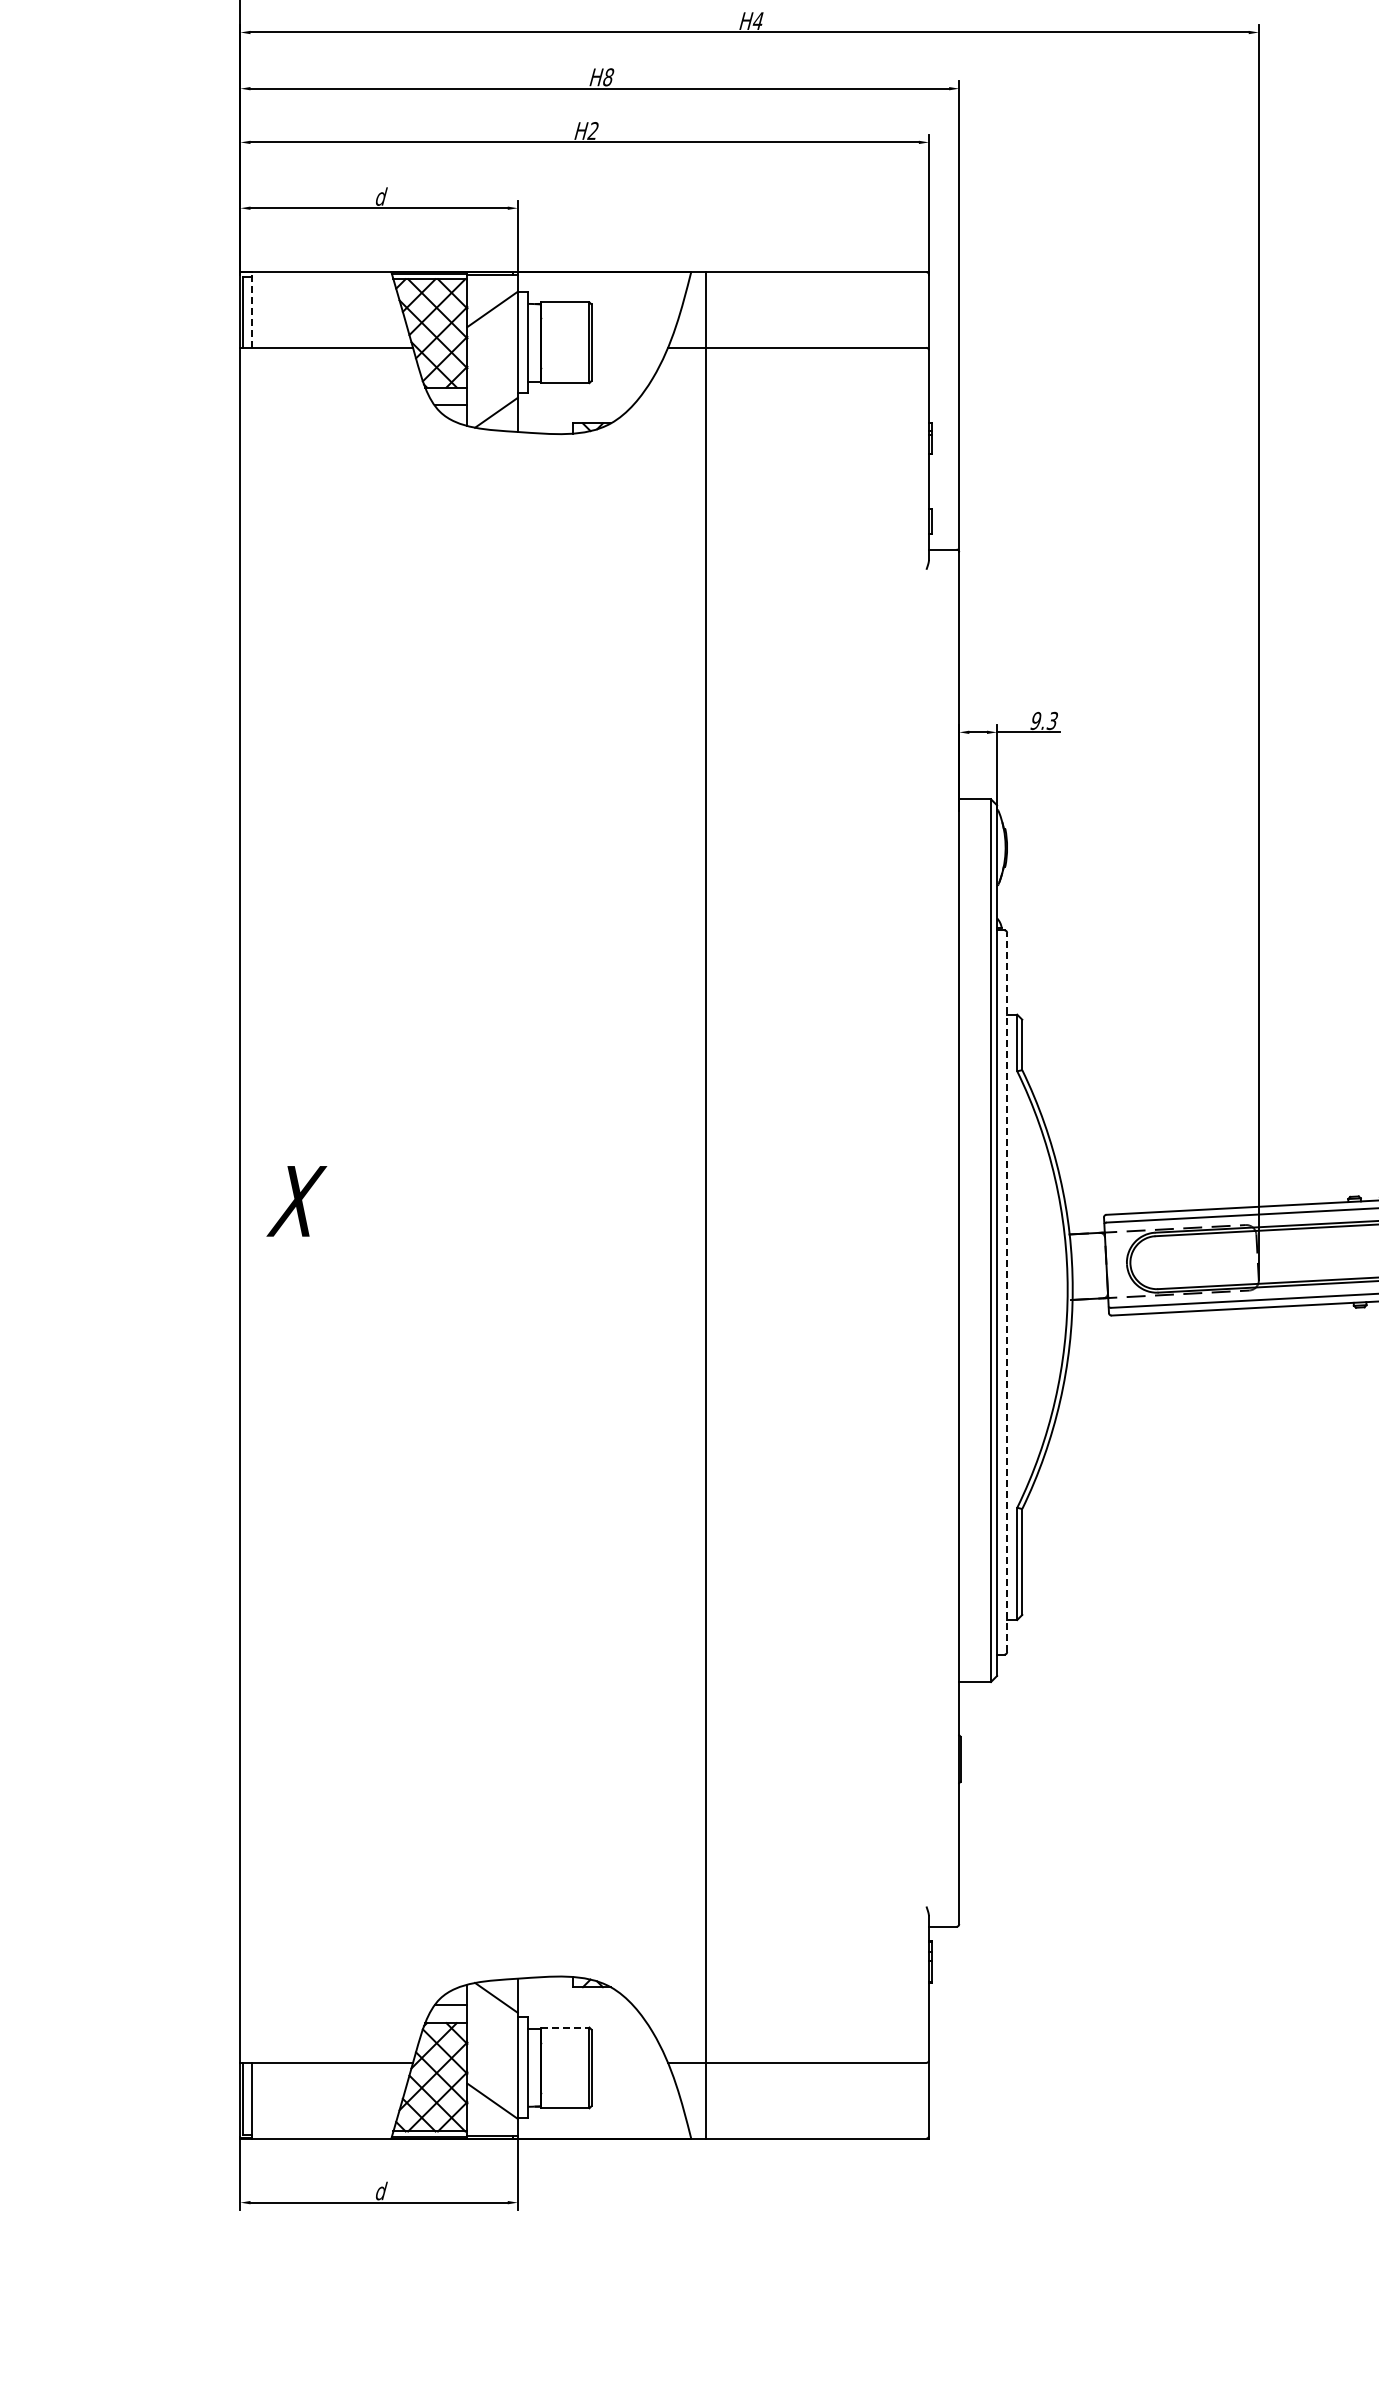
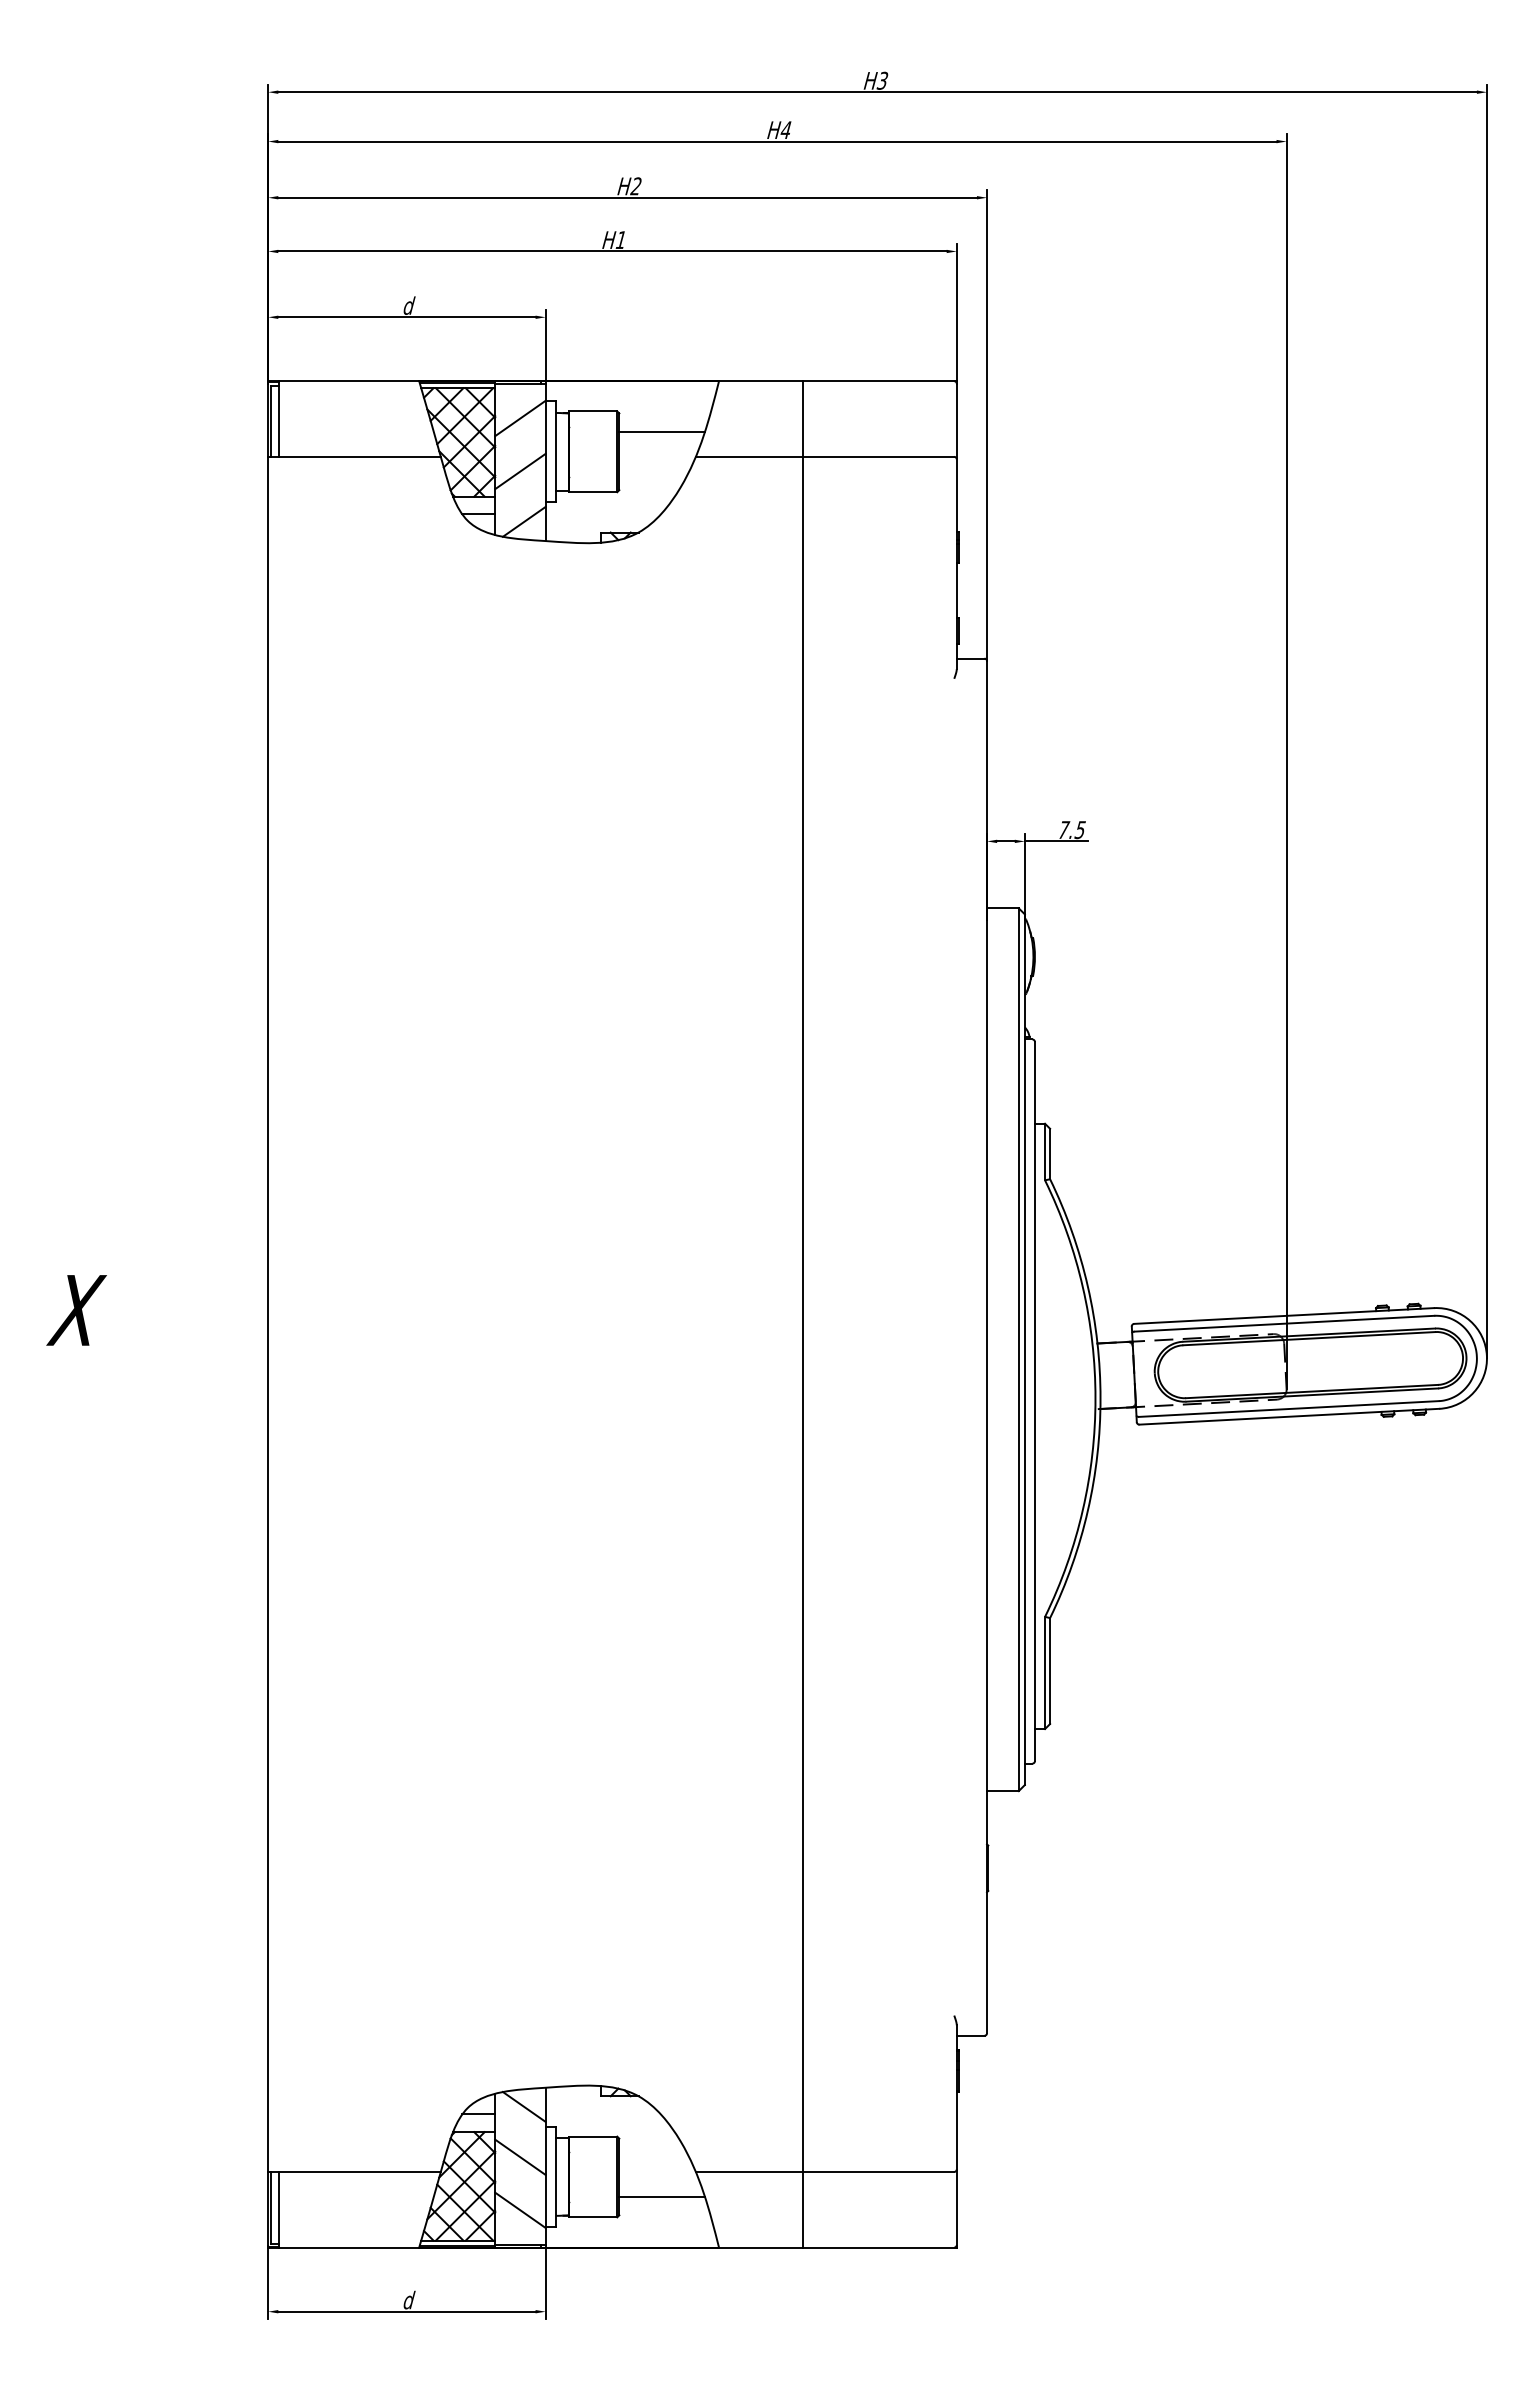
text: (607, 77) -> (635, 186), H8 -> H2
text: (592, 130) -> (620, 239), H2 -> H1
line: (251, 310) -> (279, 419), dashed -> solid
line: (634, 322) -> (662, 431), added
line: (492, 362) -> (520, 471), added
text: (1043, 721) -> (1071, 830), 9.3 -> 7.5
text: (296, 1201) -> (76, 1310), moved
line: (705, 1205) -> (802, 1314), moved
line: (1006, 1292) -> (1034, 1401), dashed -> solid
line: (565, 2027) -> (593, 2136), dashed -> solid
line: (492, 2047) -> (520, 2156), added
line: (634, 2088) -> (662, 2197), added

